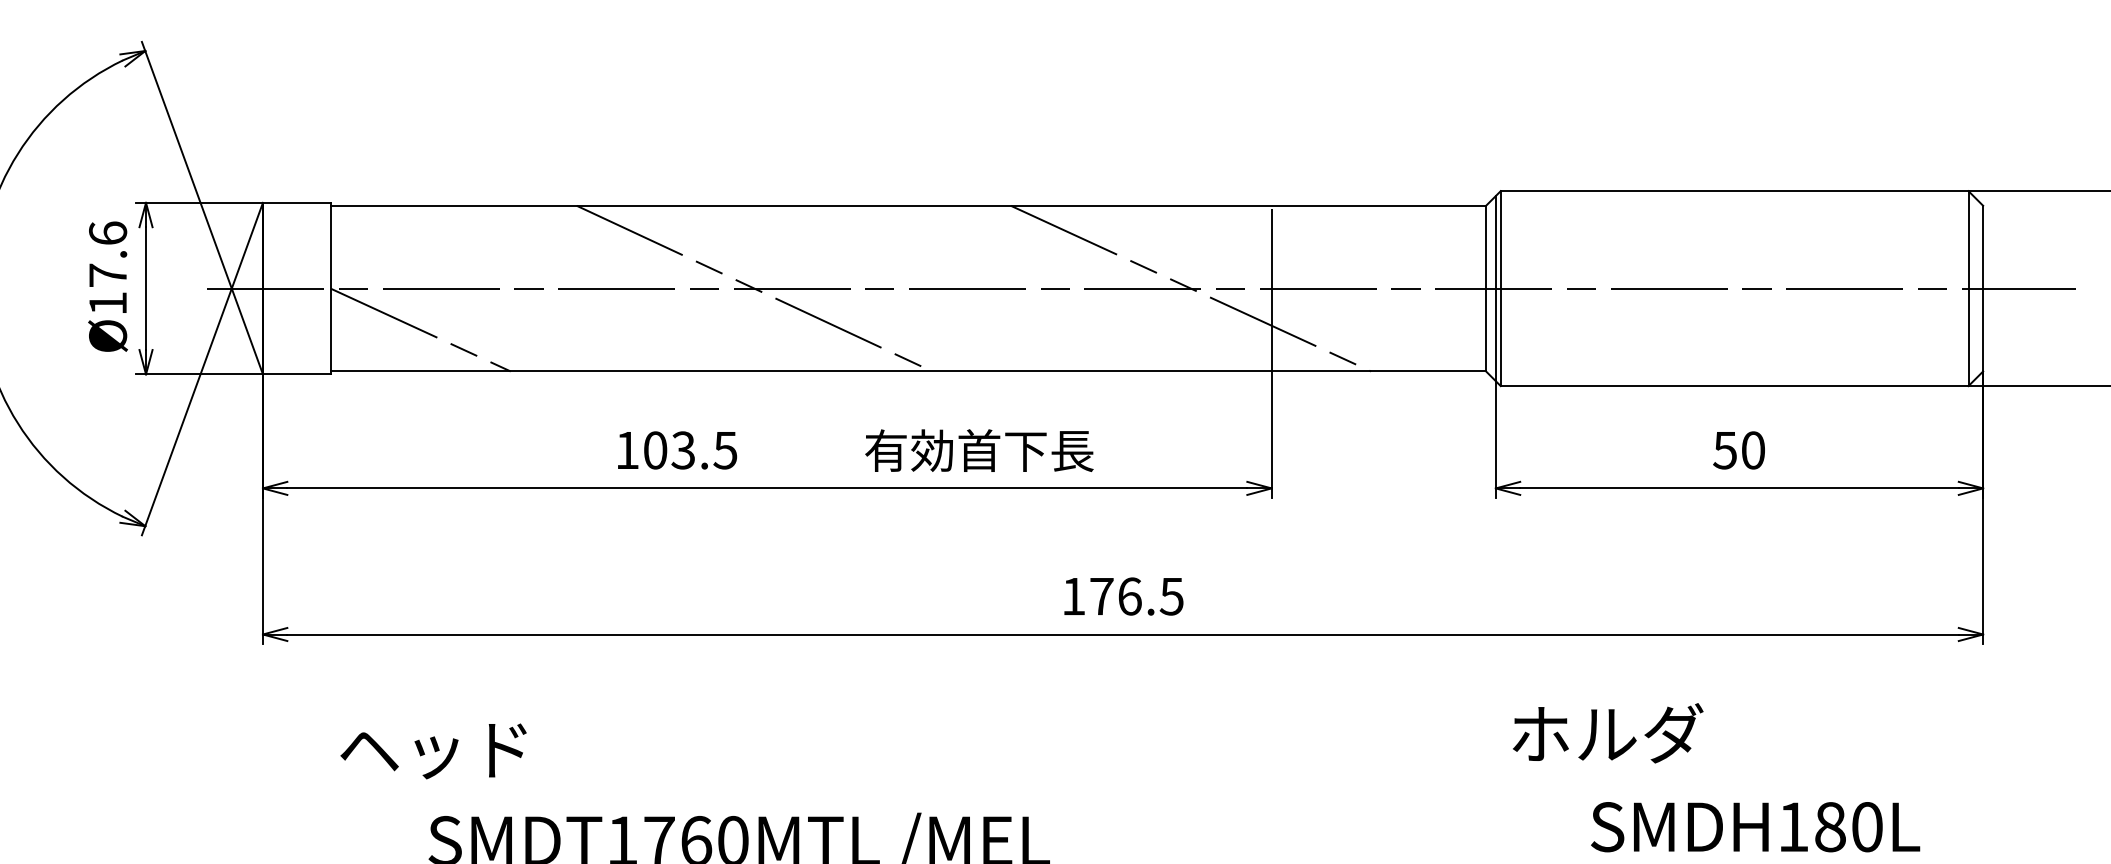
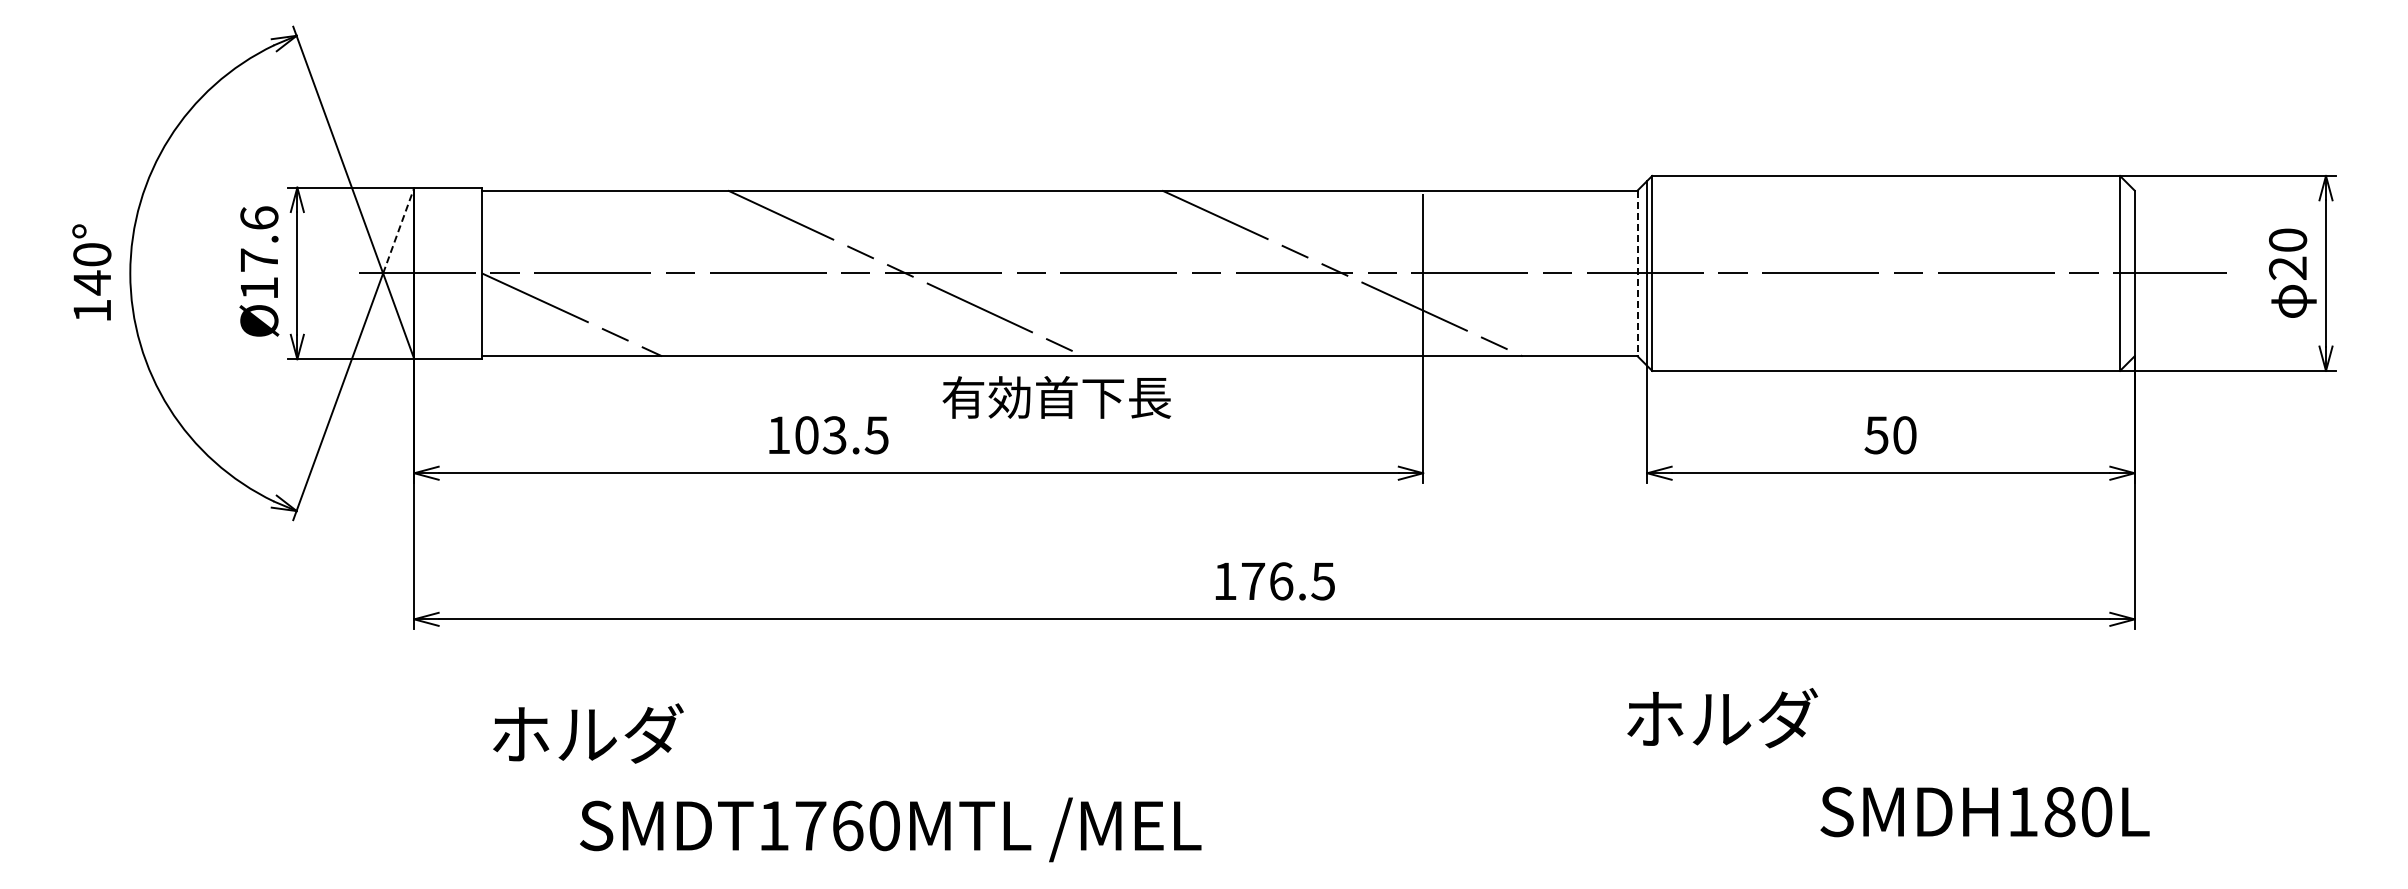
line: (247, 245) -> (398, 230), solid -> dashed
line: (1486, 288) -> (1637, 273), solid -> dashed
text: (979, 450) -> (1056, 397), moved
text: (1608, 733) -> (1722, 718), moved
text: (436, 748) -> (587, 733), ヘッド -> ホルダ
text: (1755, 826) -> (1984, 811), moved

